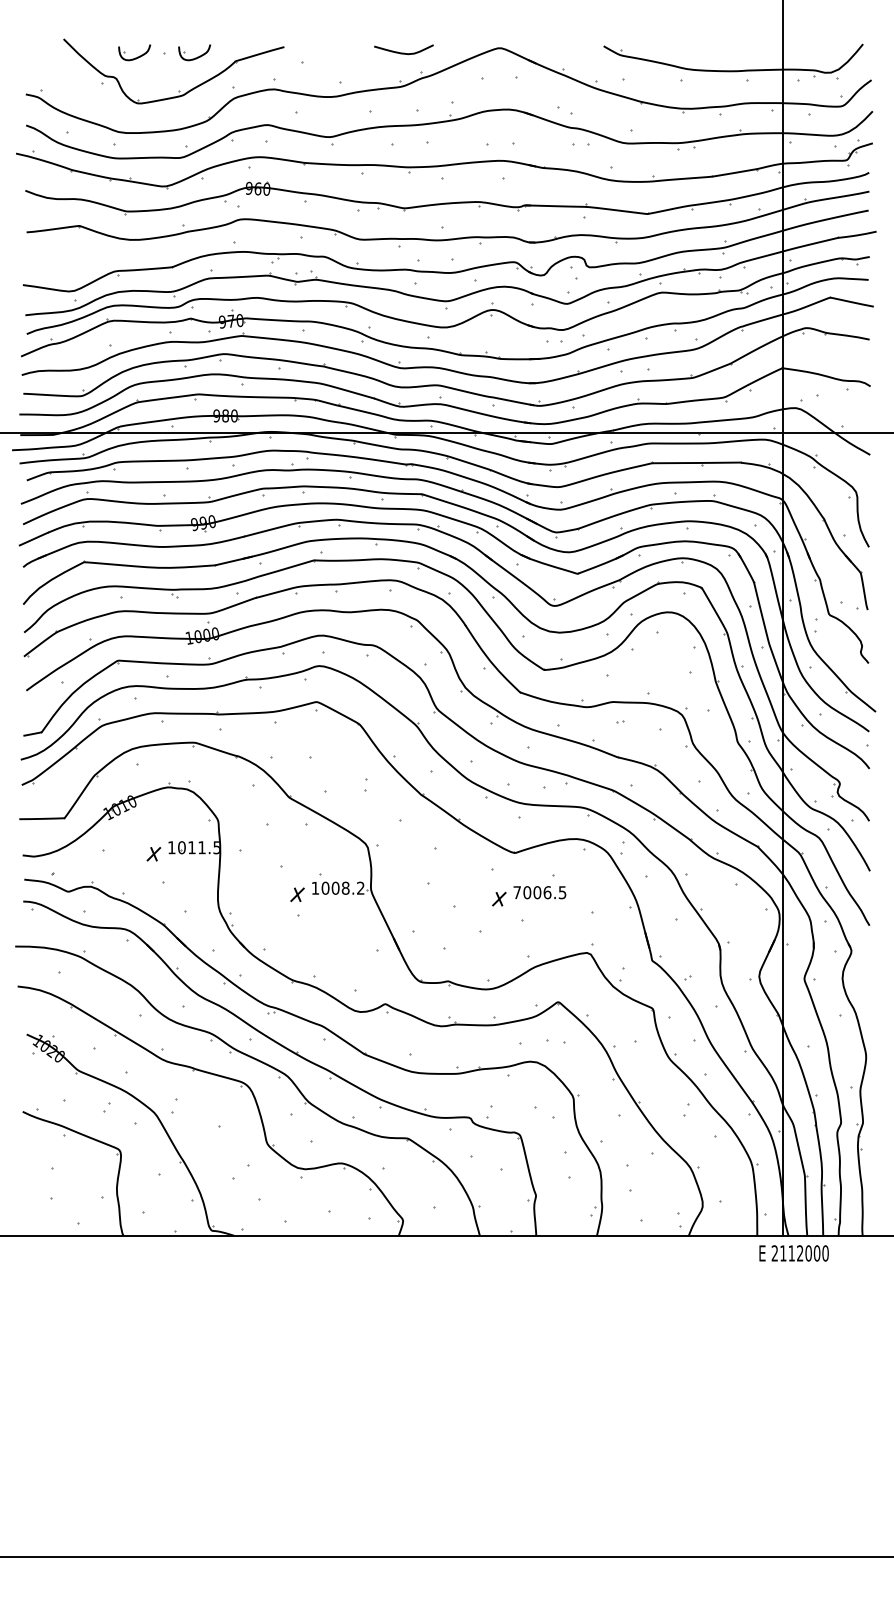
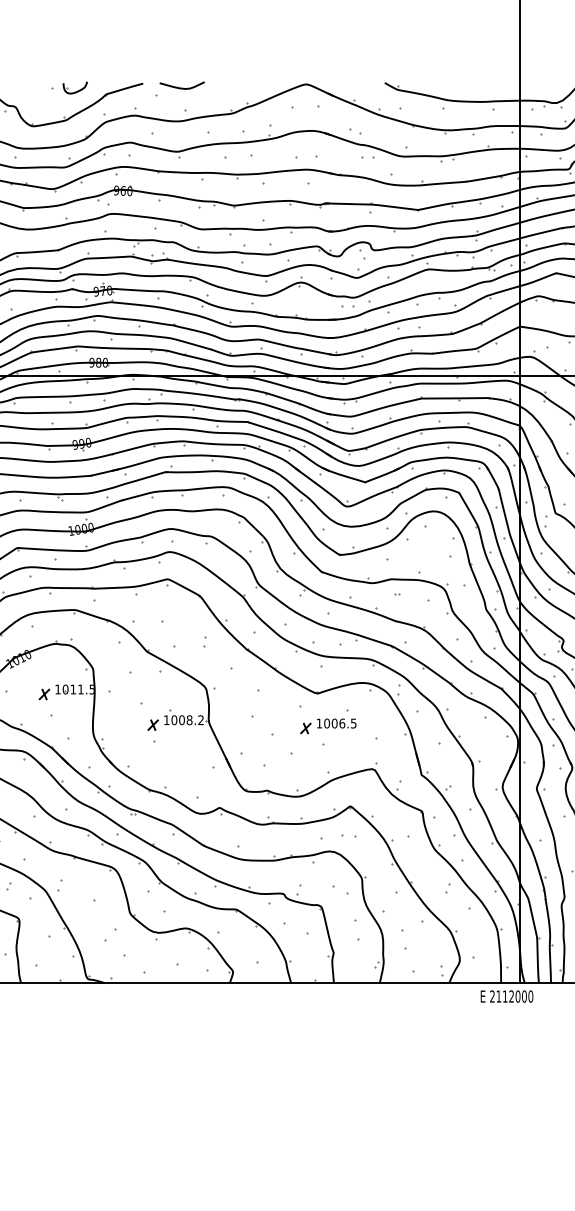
part: (134, 52) -> (29, 87), removed
curve: (403, 52) -> (181, 87), moved
text: (516, 892) -> (318, 723), 7006.5 -> 1006.5
text: (793, 1253) -> (506, 996), moved

